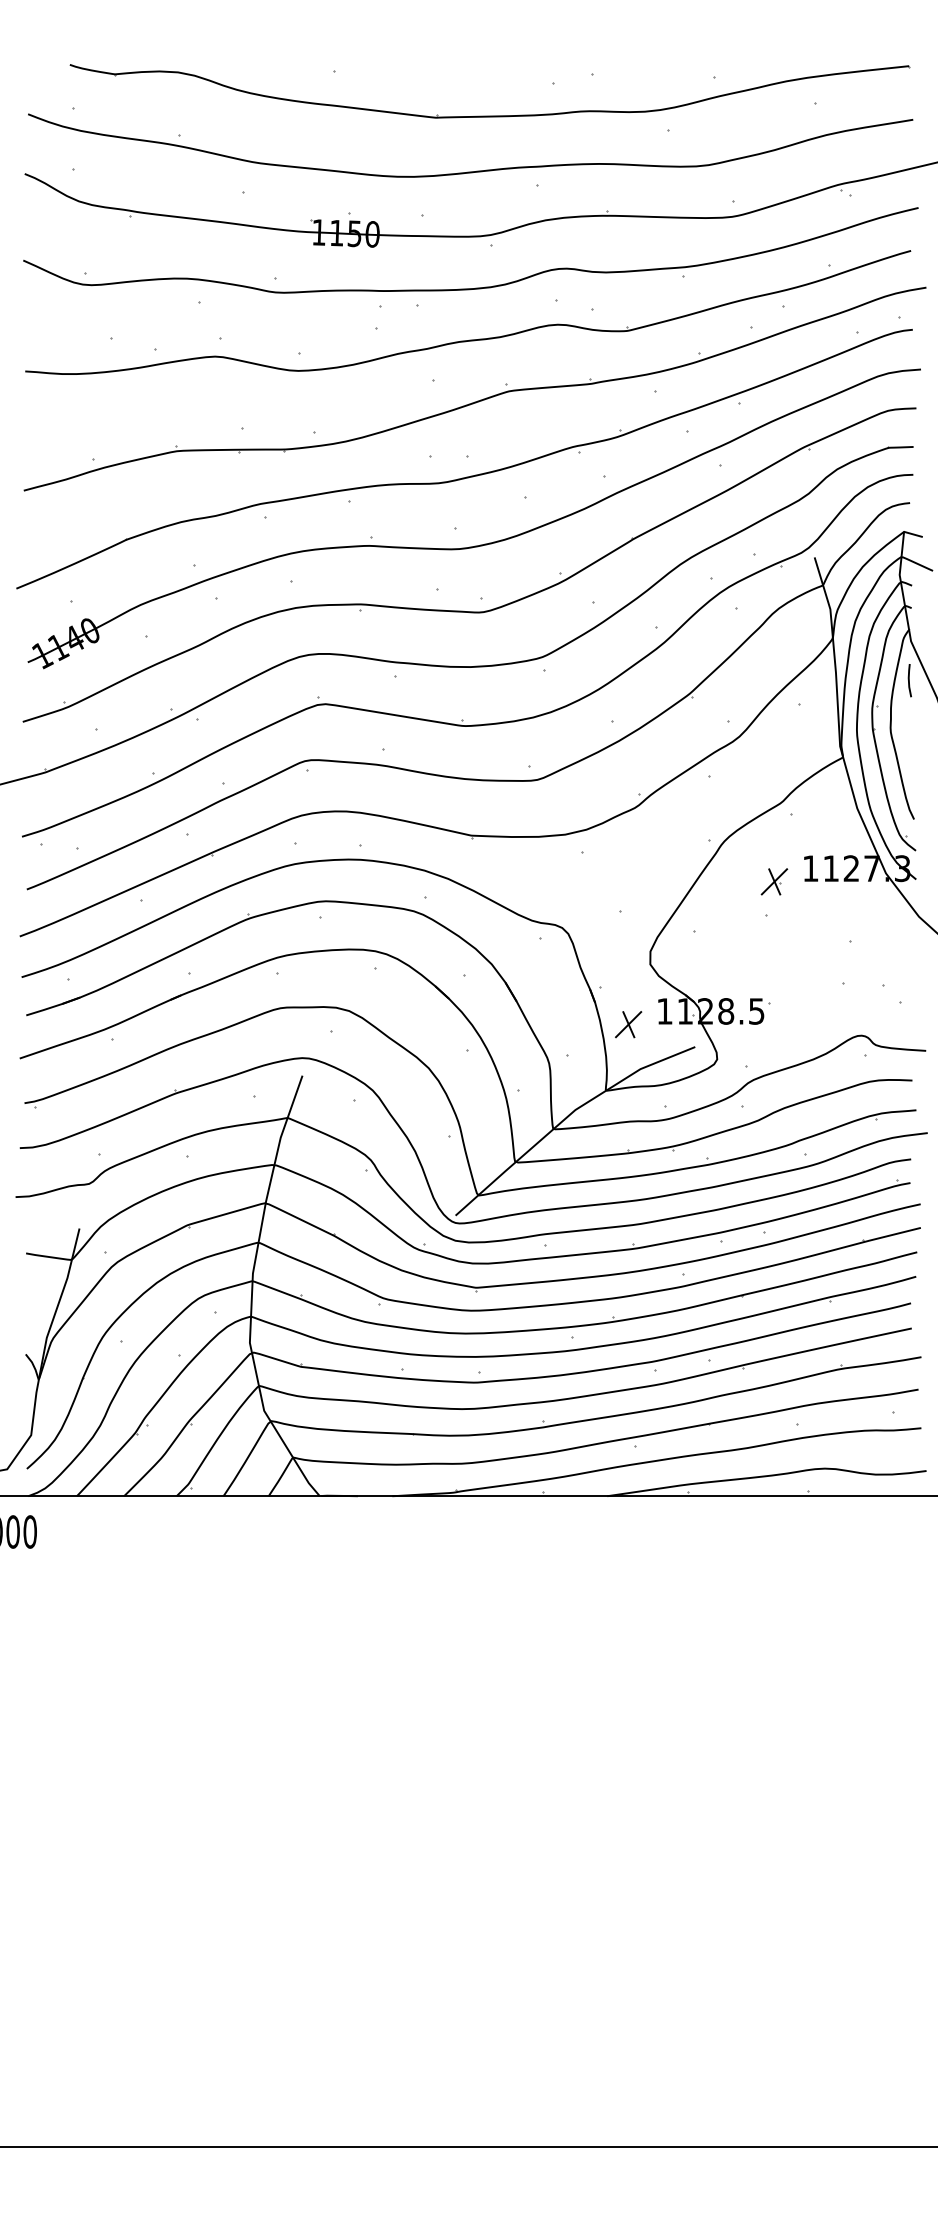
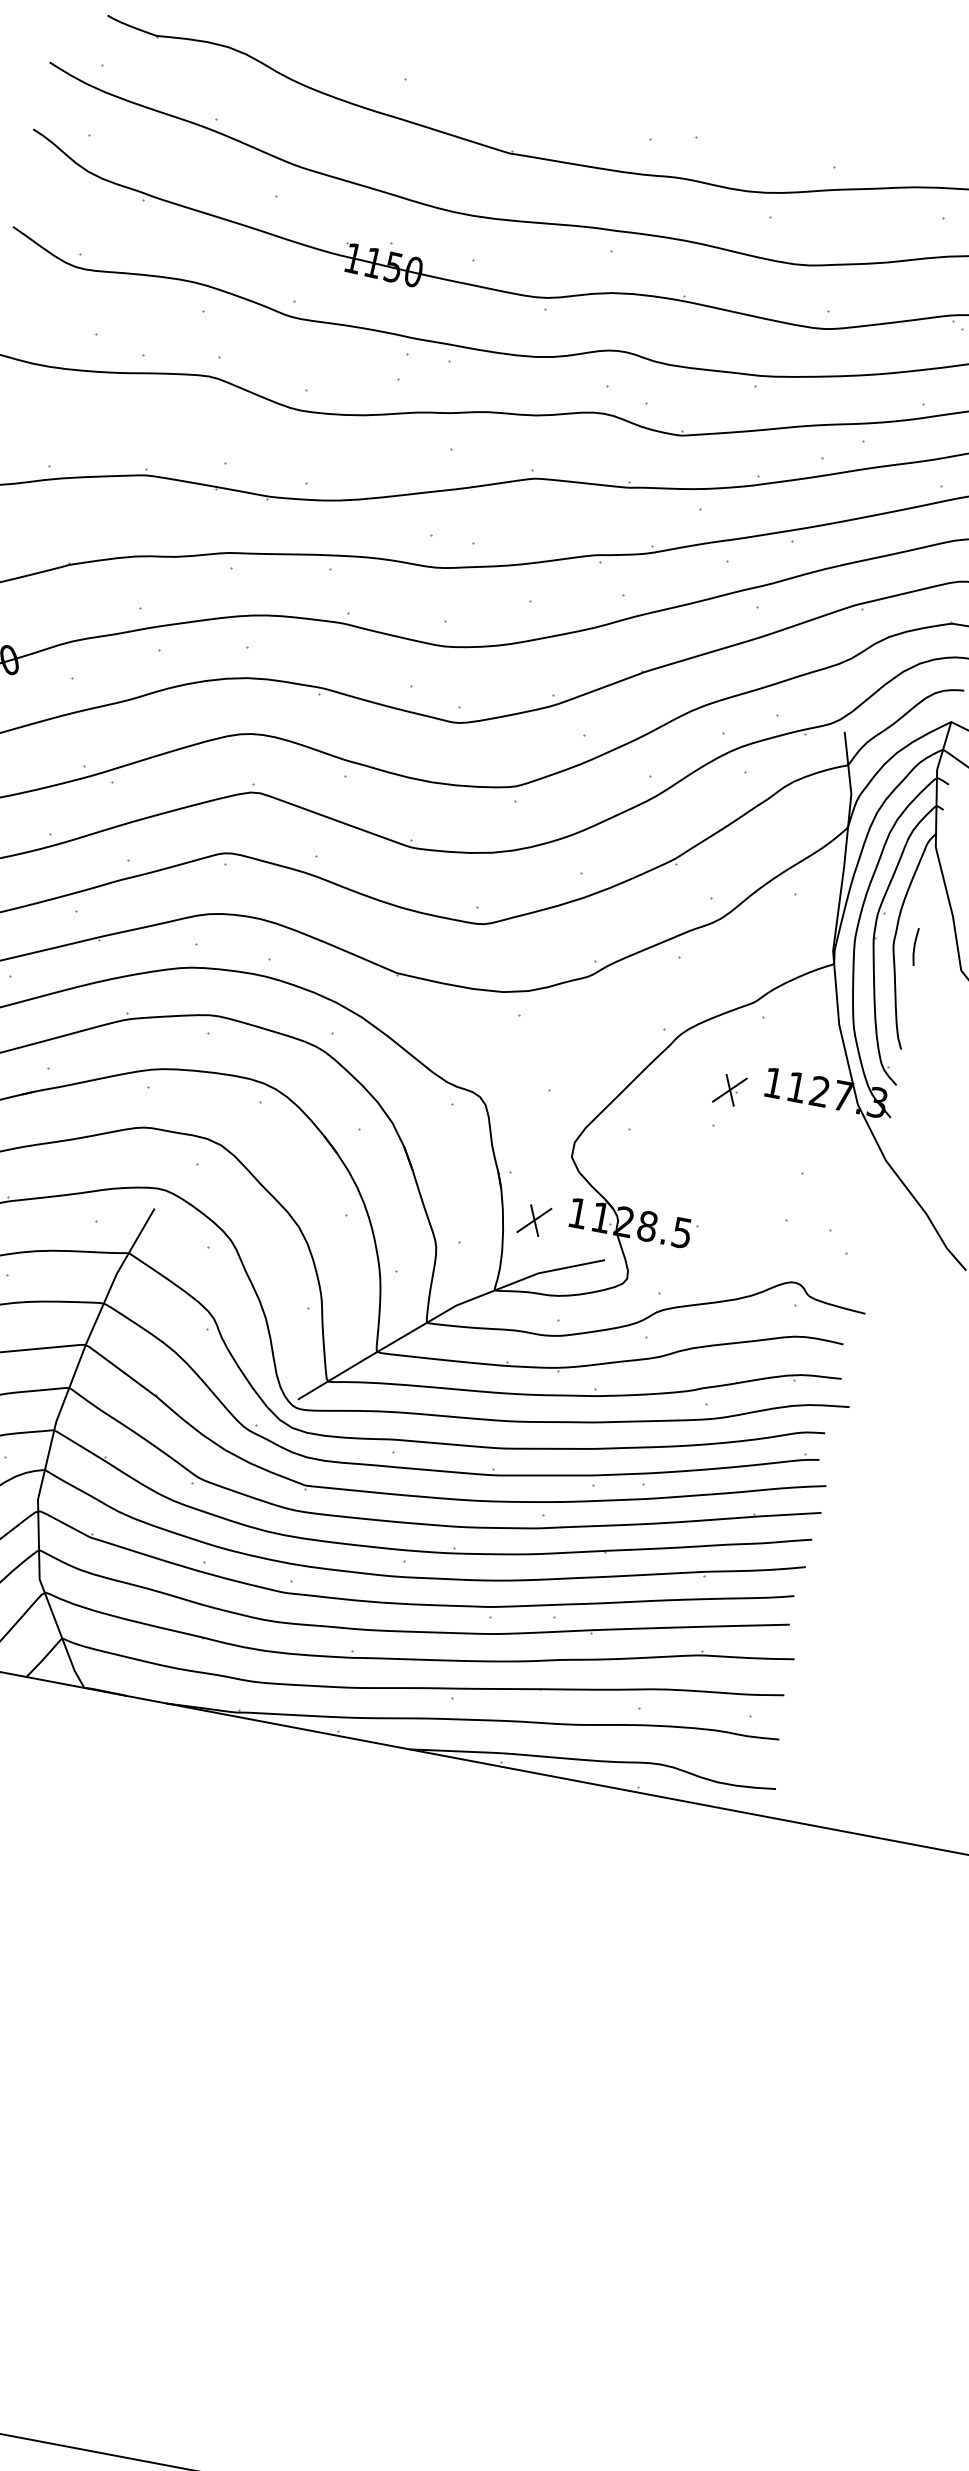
line: (909, 680) -> (915, 946), moved

